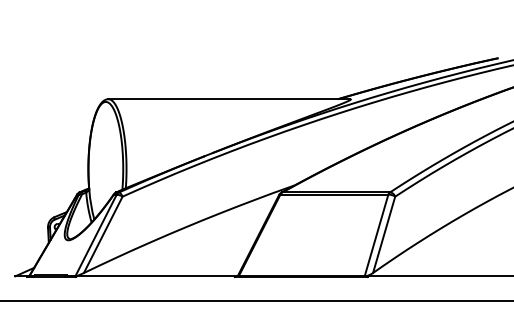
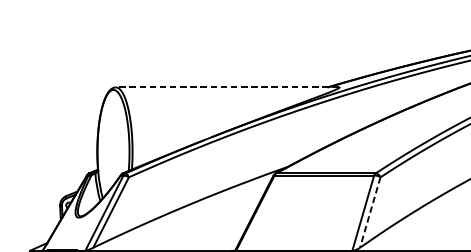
line: (229, 99) -> (227, 87), solid -> dashed
line: (384, 234) -> (370, 212), solid -> dashed

